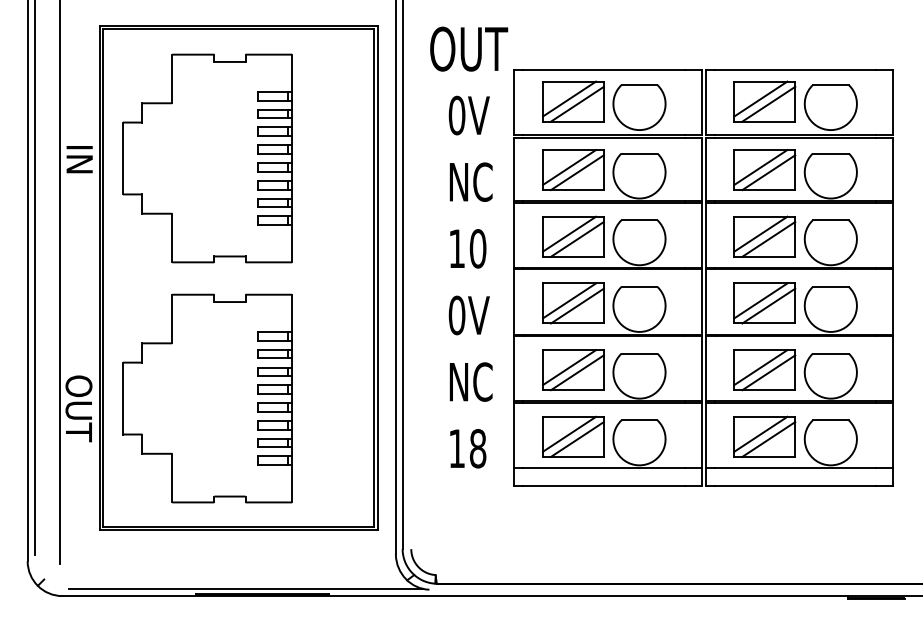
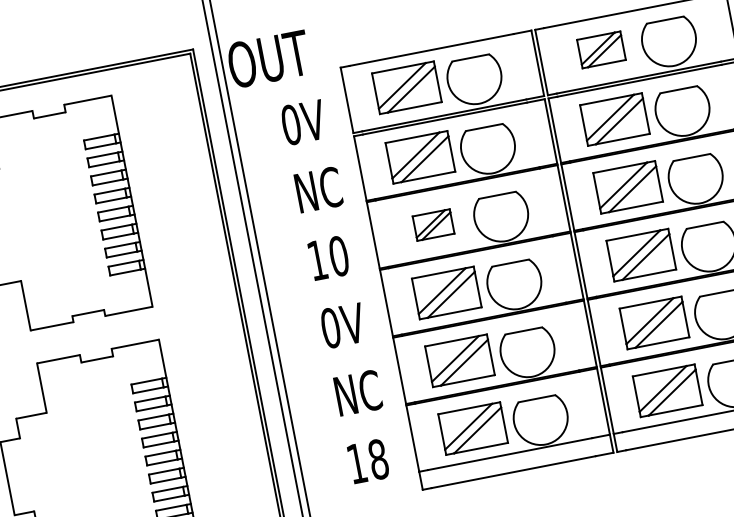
text: (469, 48) -> (269, 58), moved
part: (764, 101) -> (601, 49), size x0.7
part: (573, 236) -> (433, 224), size x0.6

